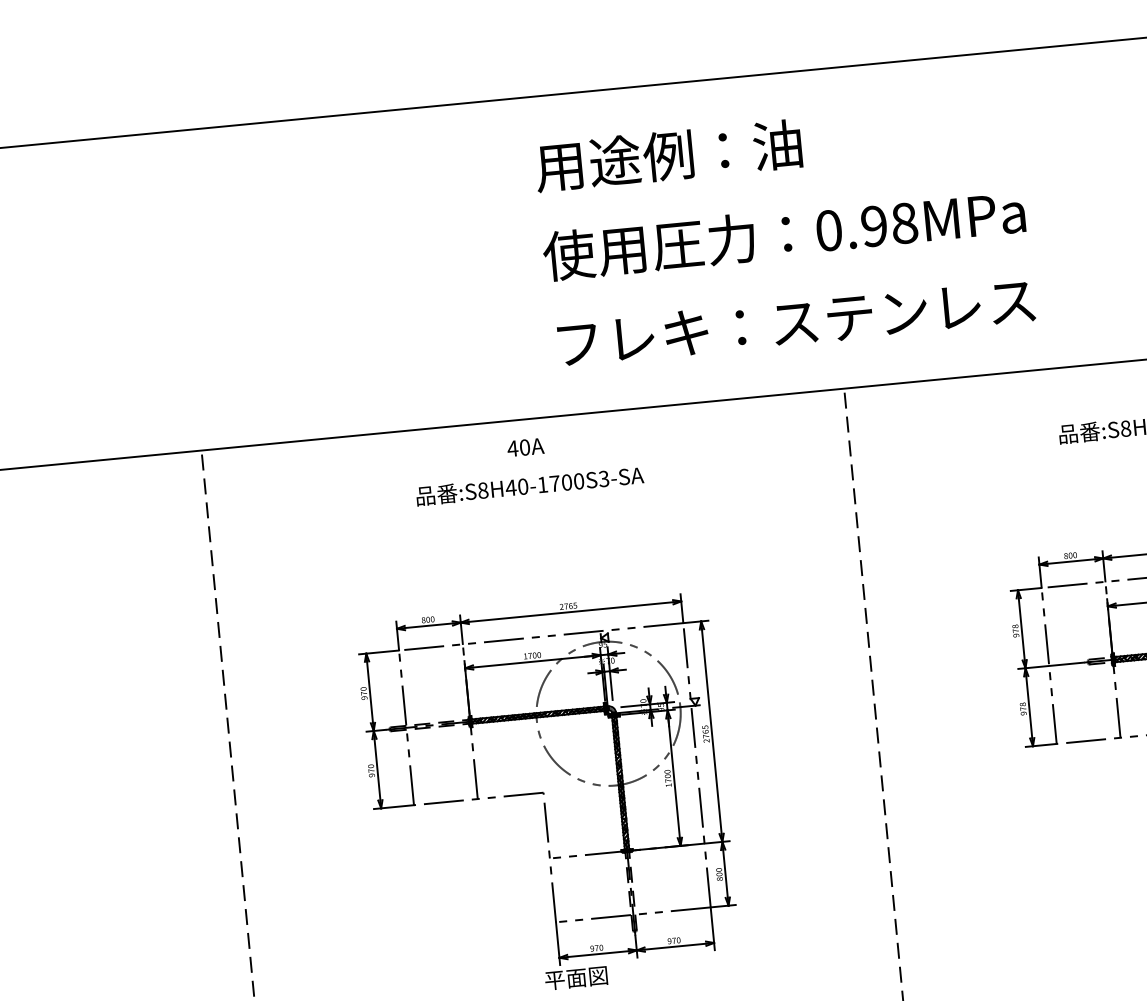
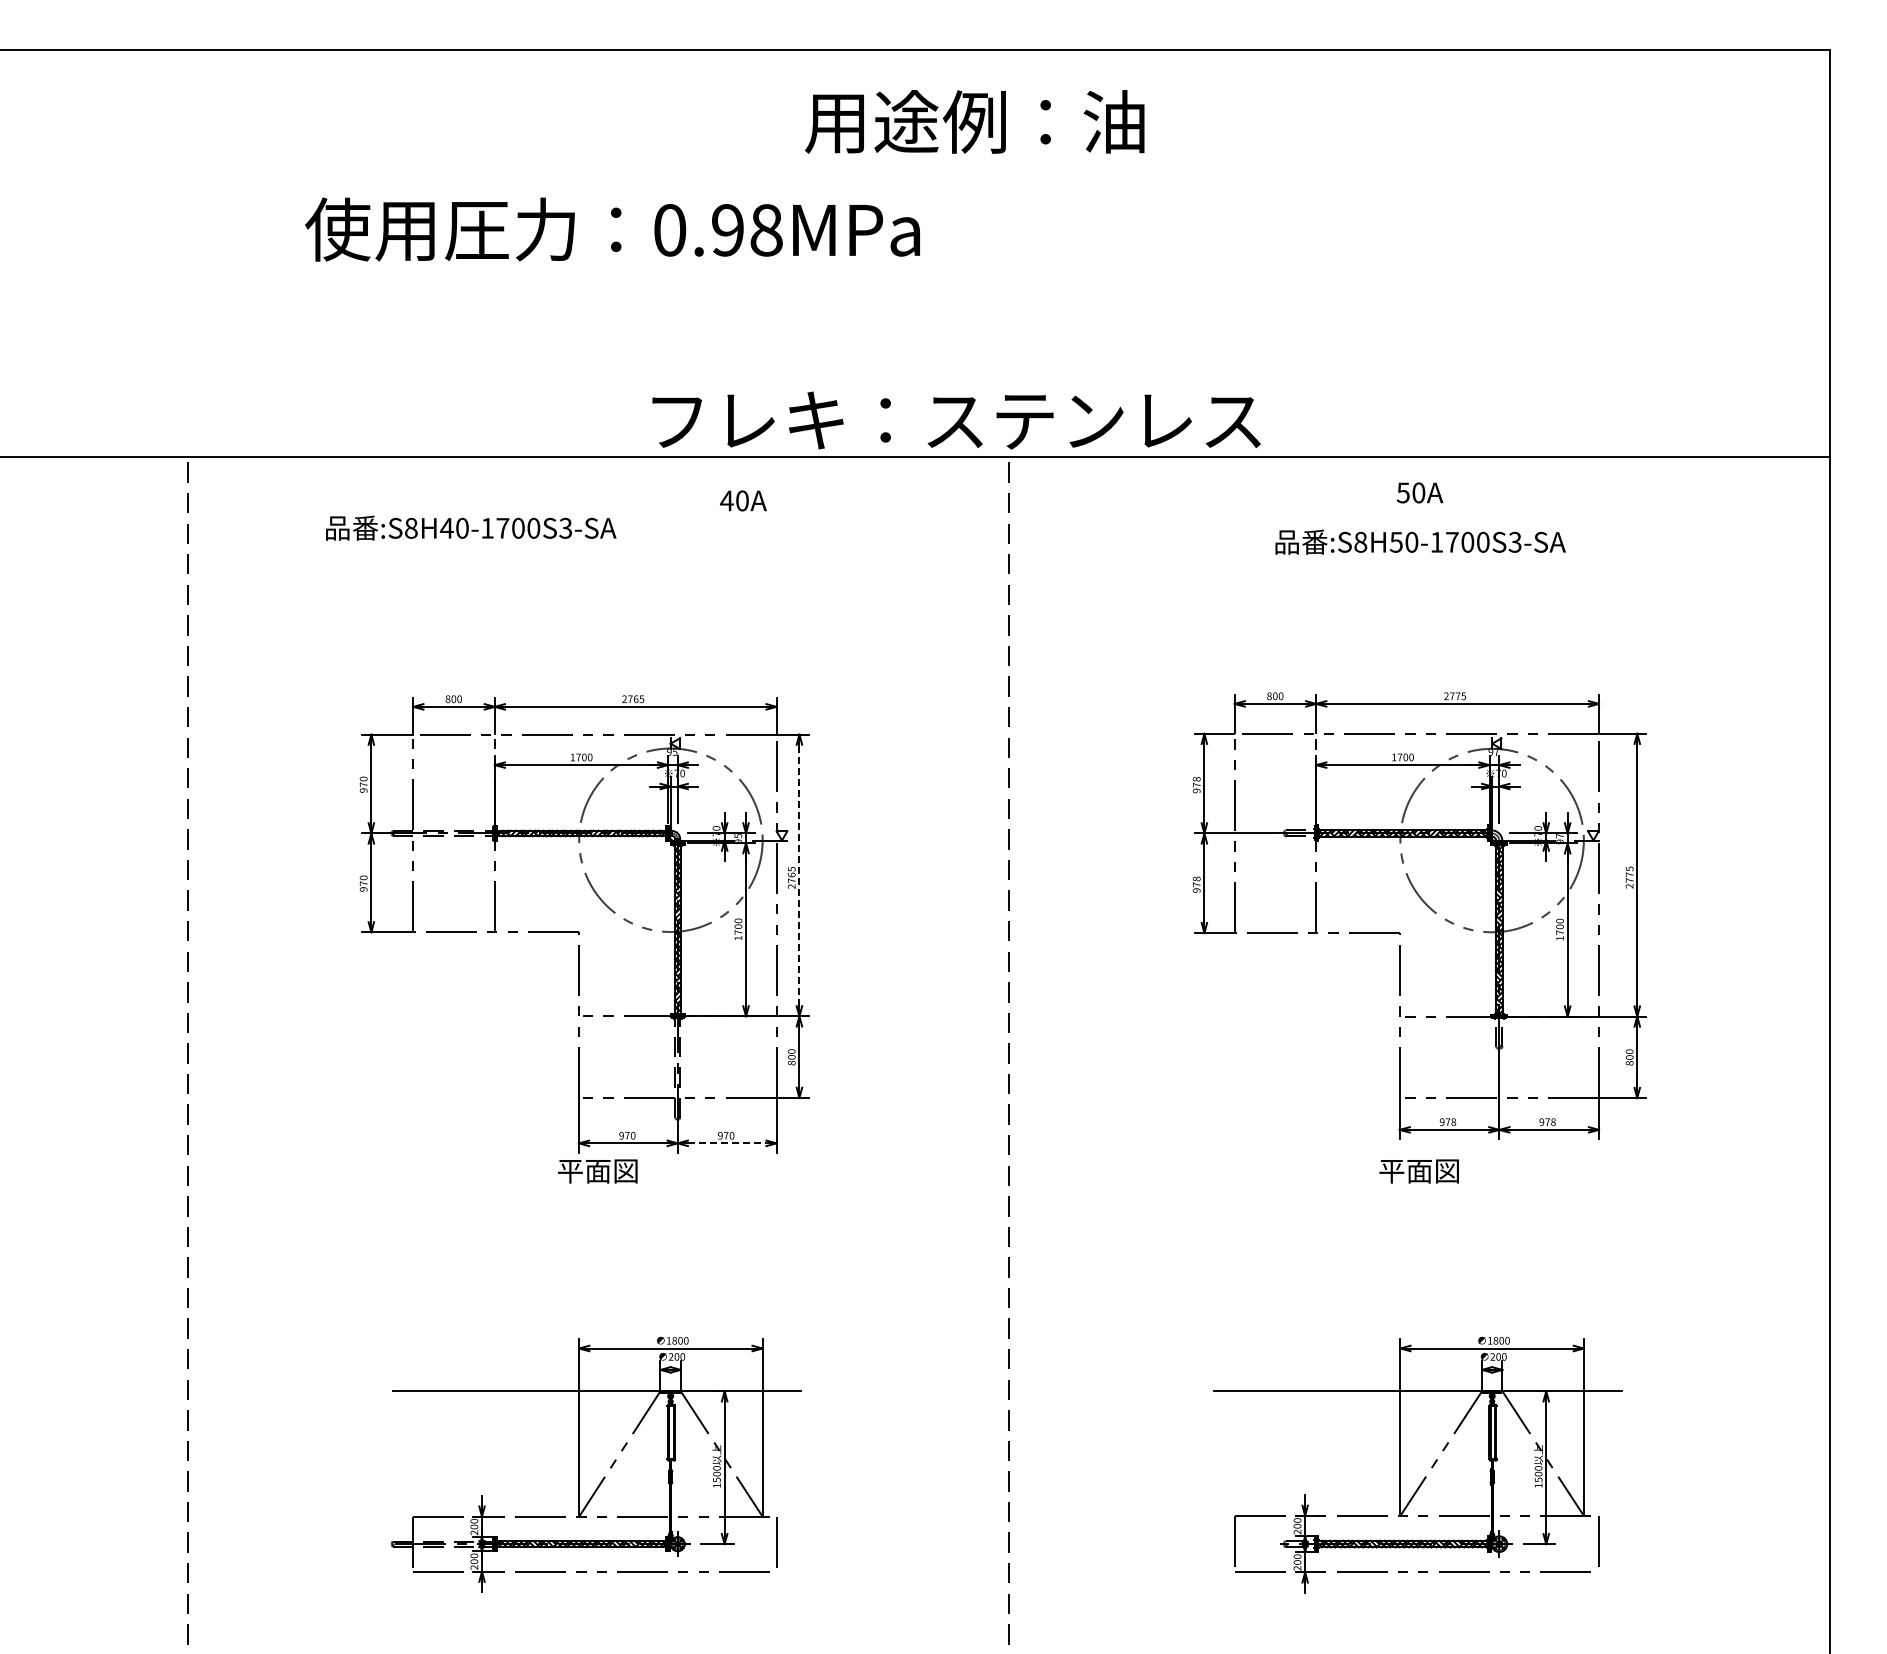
text: (668, 155) -> (974, 121), moved
text: (783, 234) -> (612, 229), moved
text: (796, 322) -> (956, 420), moved
text: (525, 447) -> (743, 500), moved
text: (530, 485) -> (471, 527), moved
line: (711, 731) -> (799, 875), solid -> dashed
line: (675, 946) -> (727, 1143), solid -> dashed

